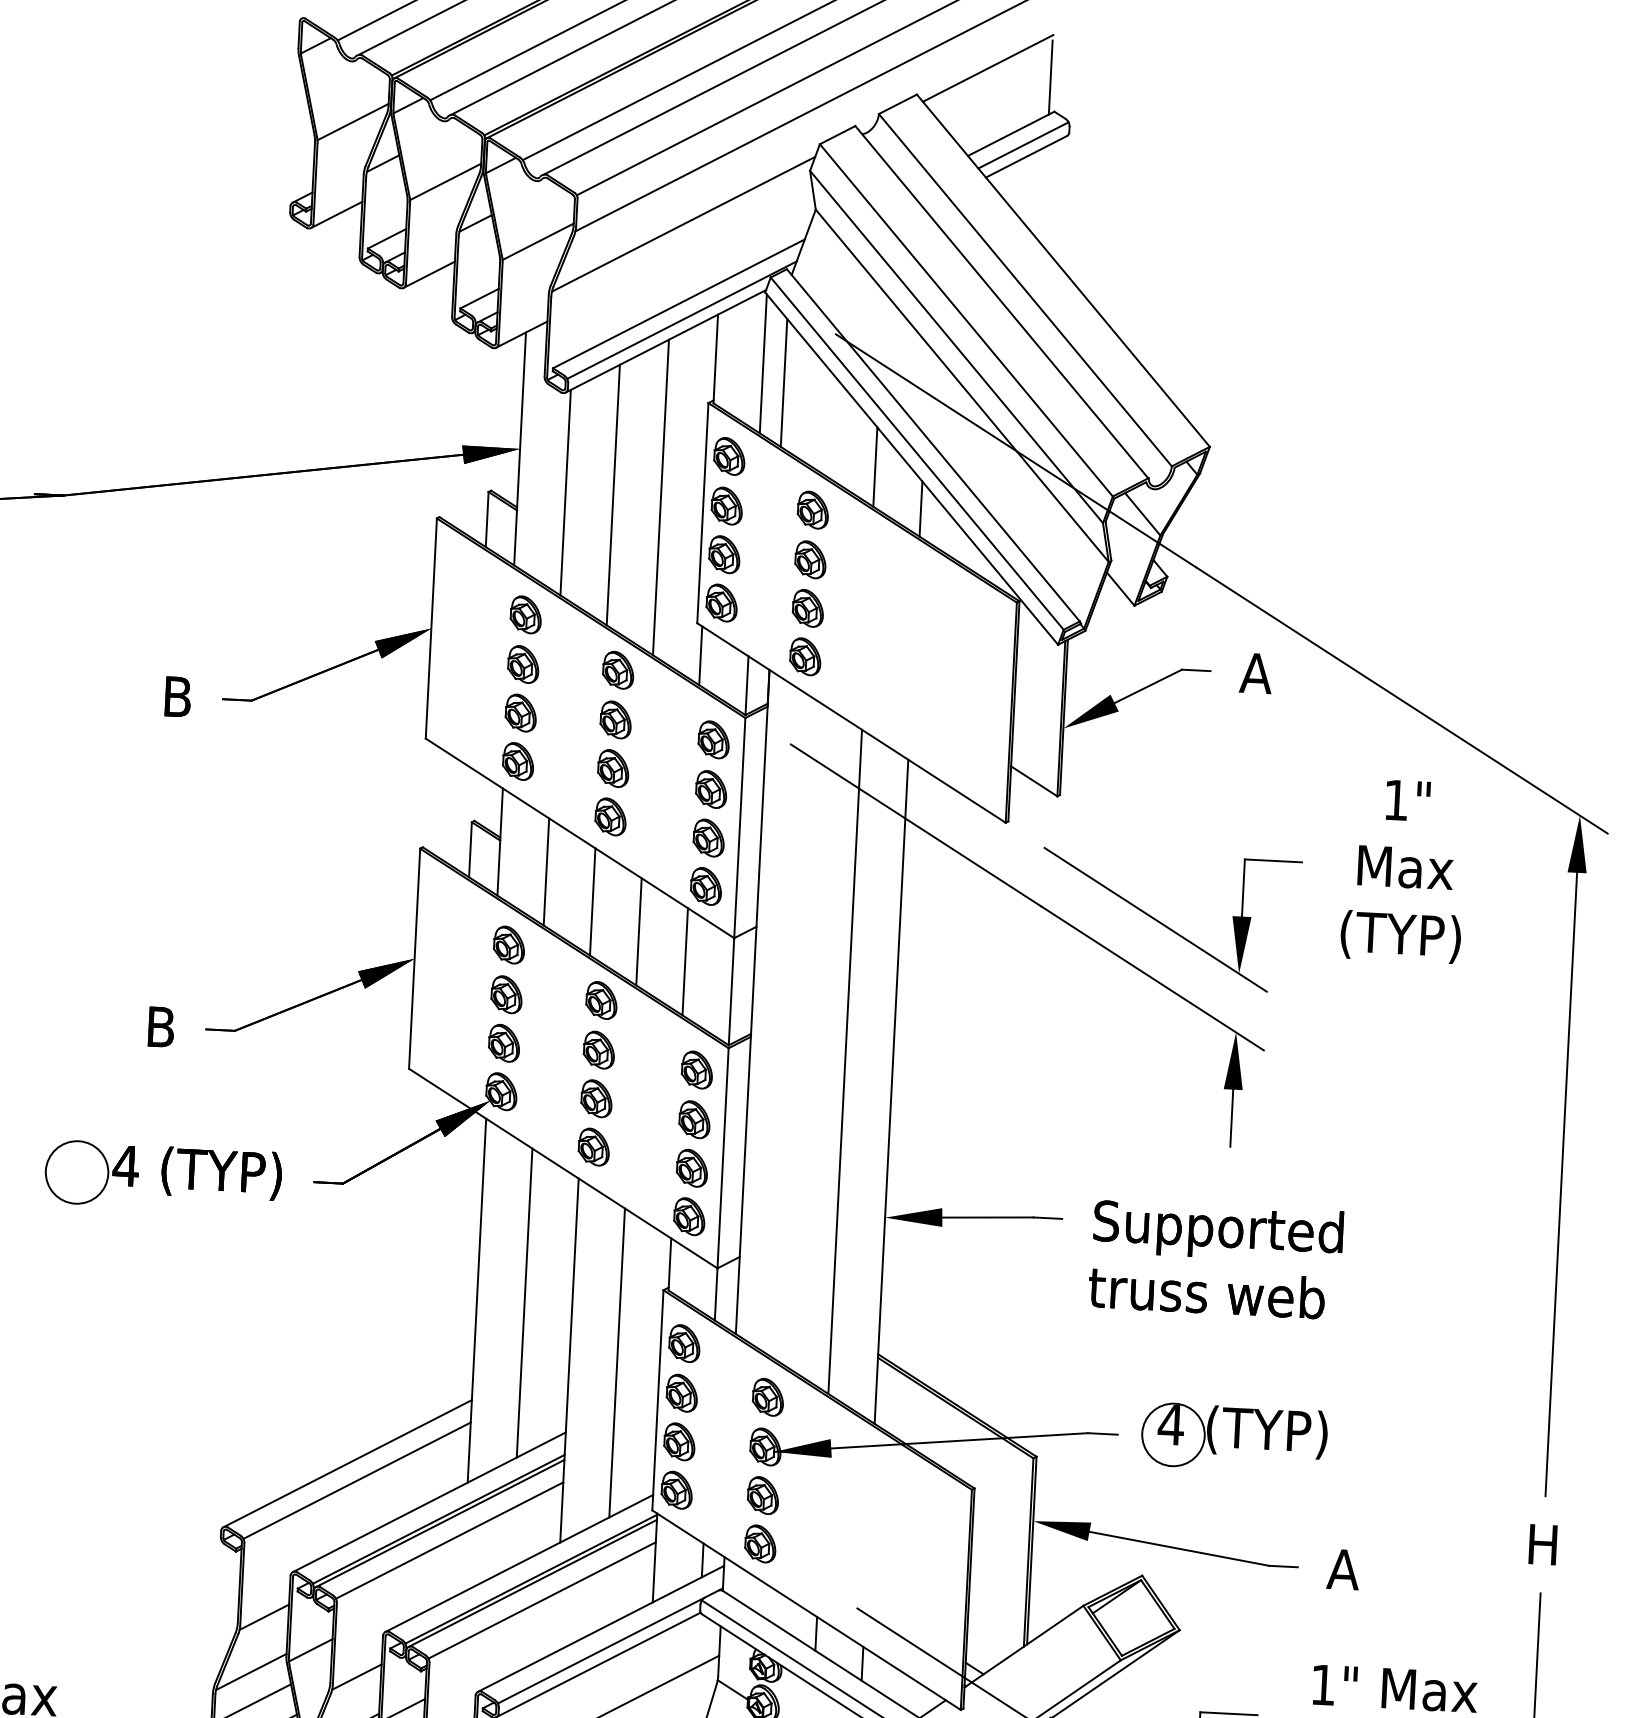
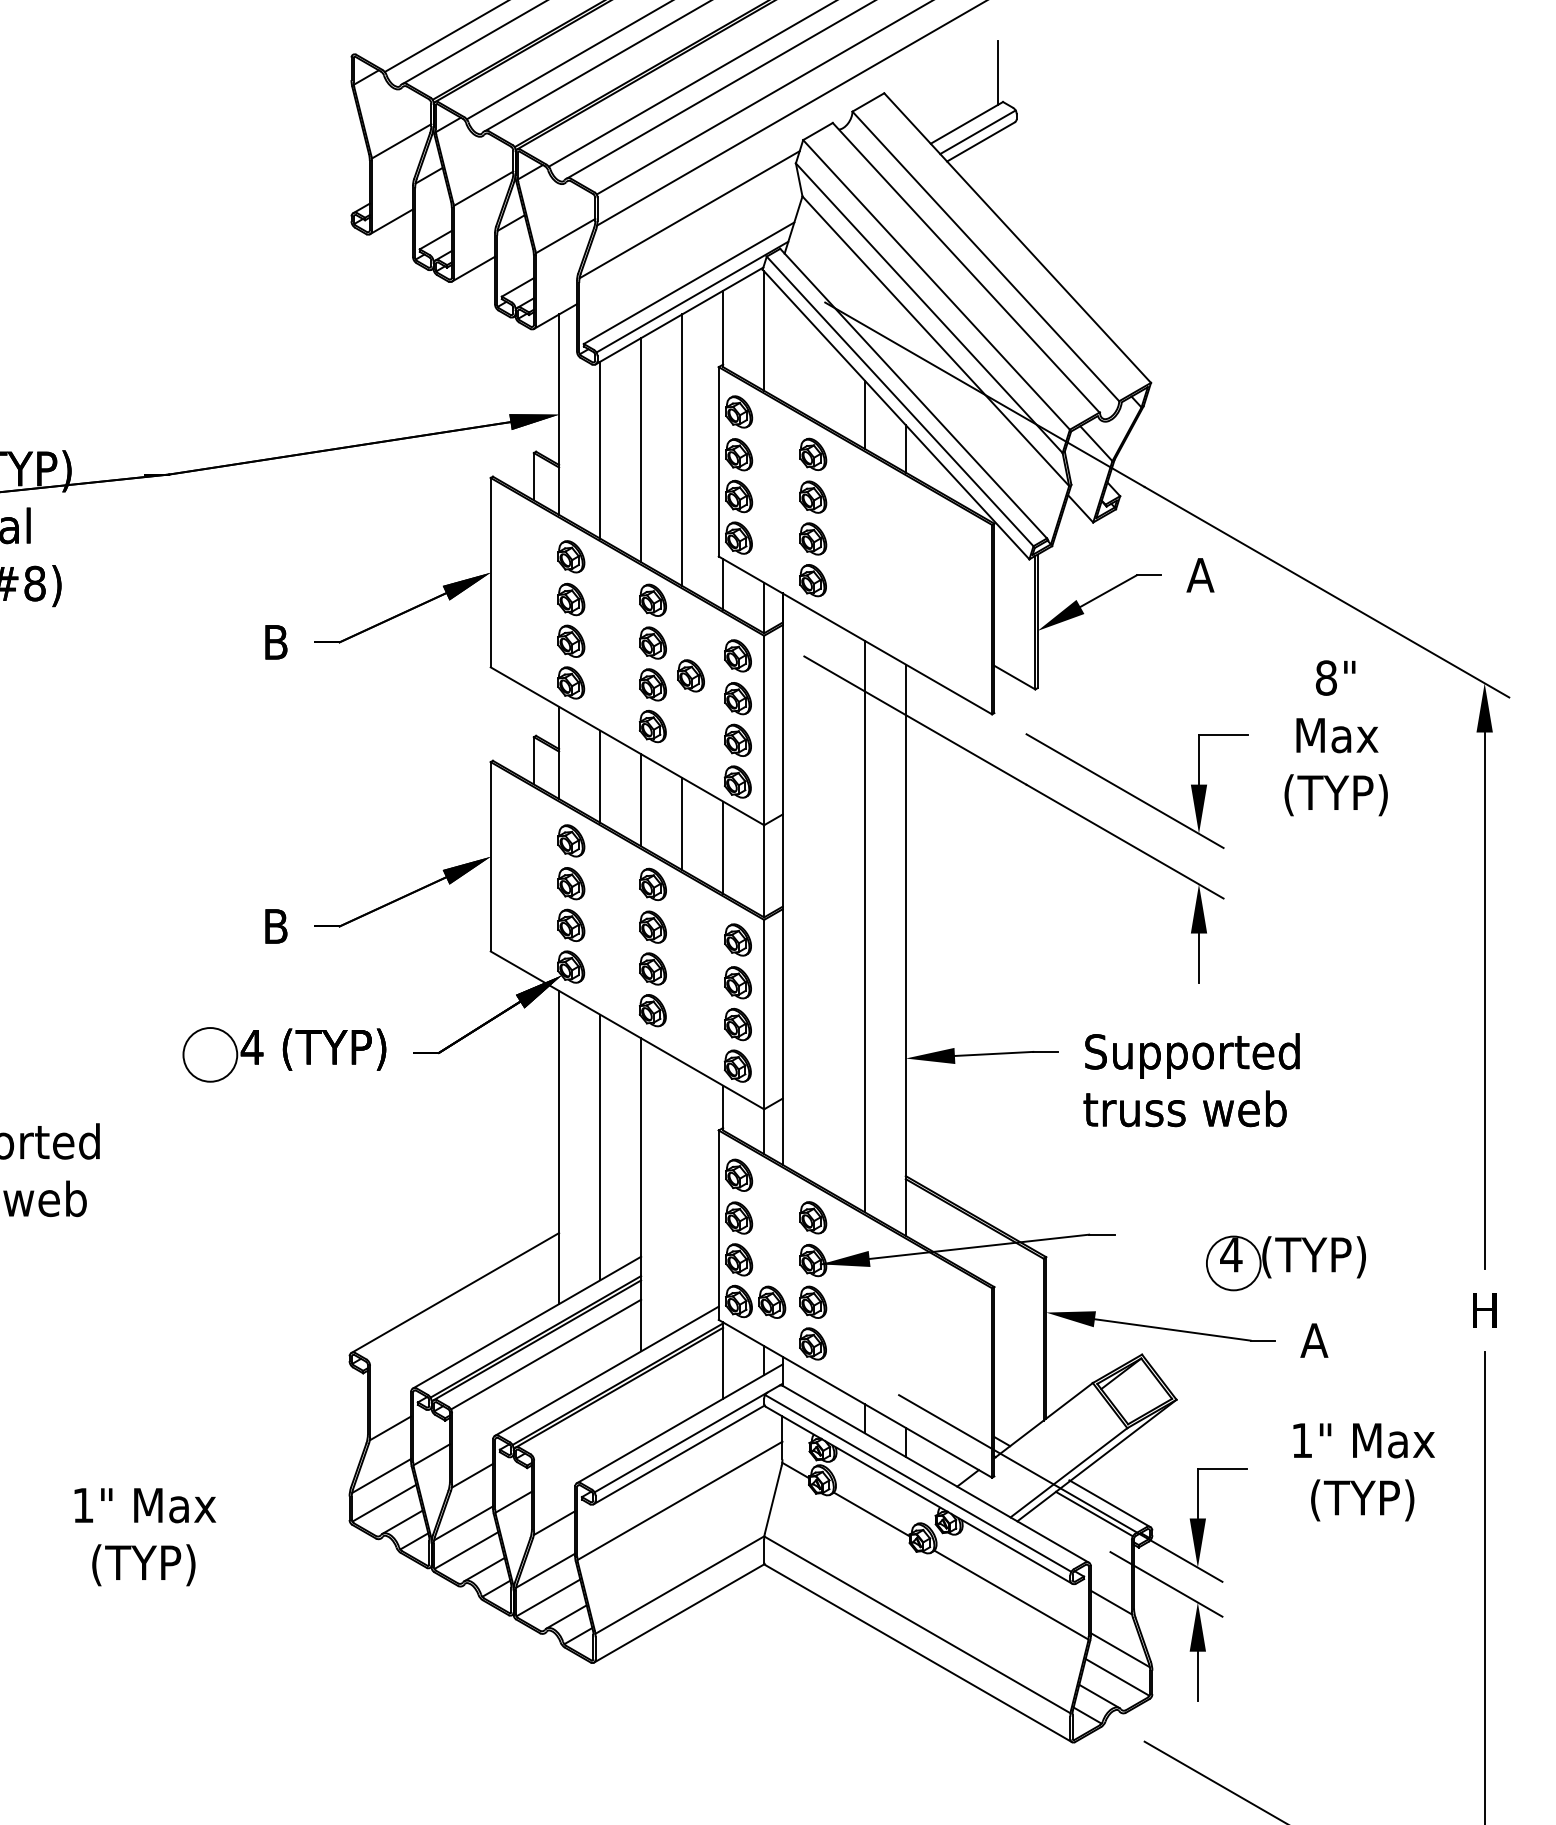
line: (987, 68) -> (943, 67), removed
line: (783, 382) -> (782, 346), removed
part: (657, 759) -> (690, 675), added
text: (1395, 799) -> (1325, 677), 1" -> 8"
line: (617, 1362) -> (682, 1194), removed
part: (1233, 1438) -> (1285, 1263), moved
line: (357, 1481) -> (464, 1307), removed
part: (715, 1492) -> (772, 1301), added
line: (542, 1599) -> (628, 1401), removed

